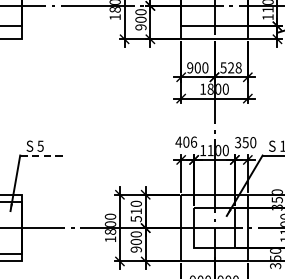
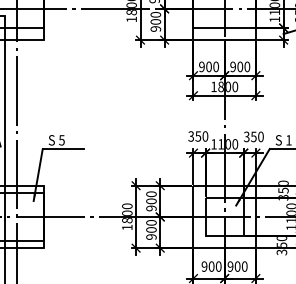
text: (231, 67) -> (240, 66), 528 -> 900
text: (186, 142) -> (198, 136), 406 -> 350
line: (42, 156) -> (63, 149), dashed -> solid
text: (136, 214) -> (151, 204), 510 -> 900

